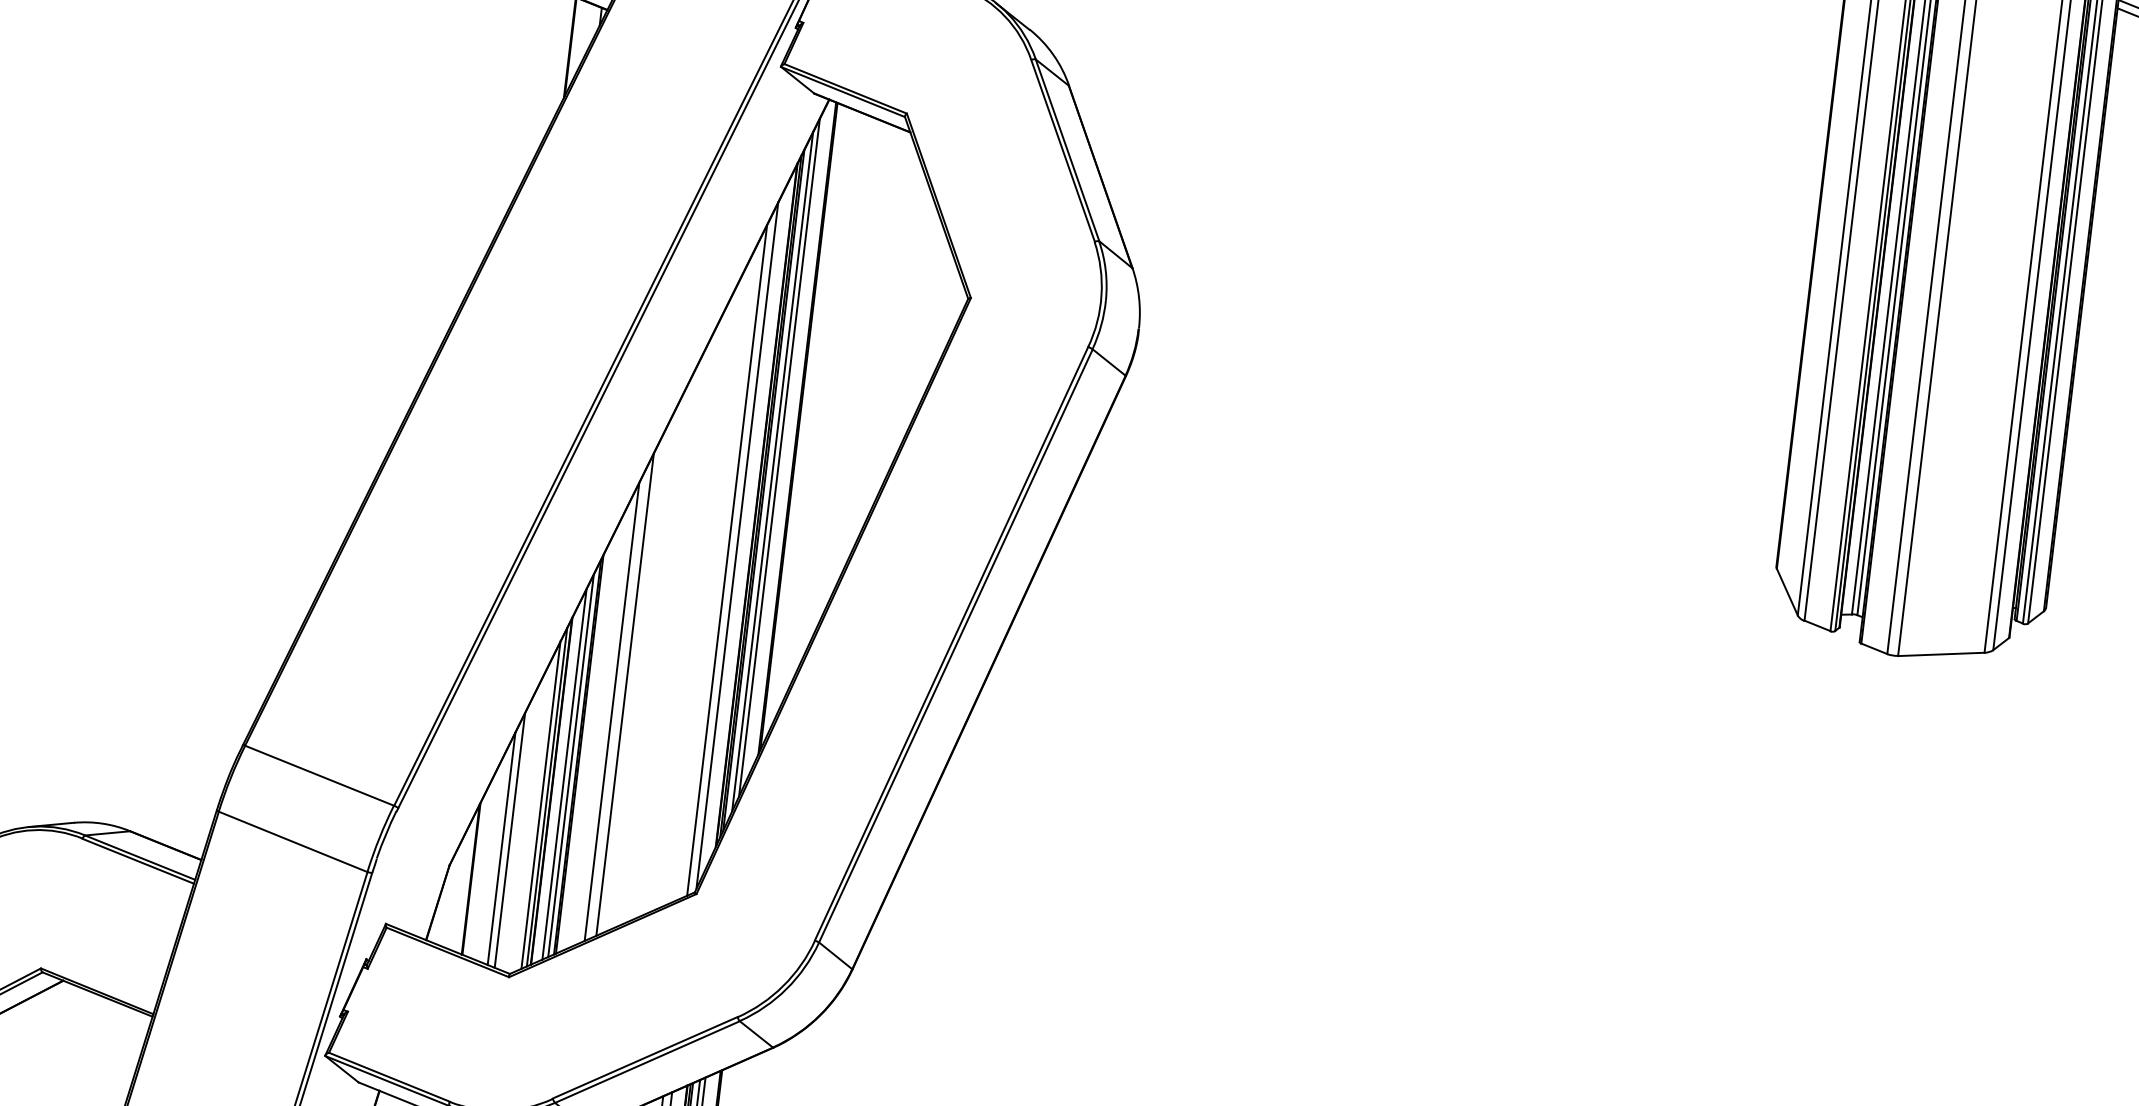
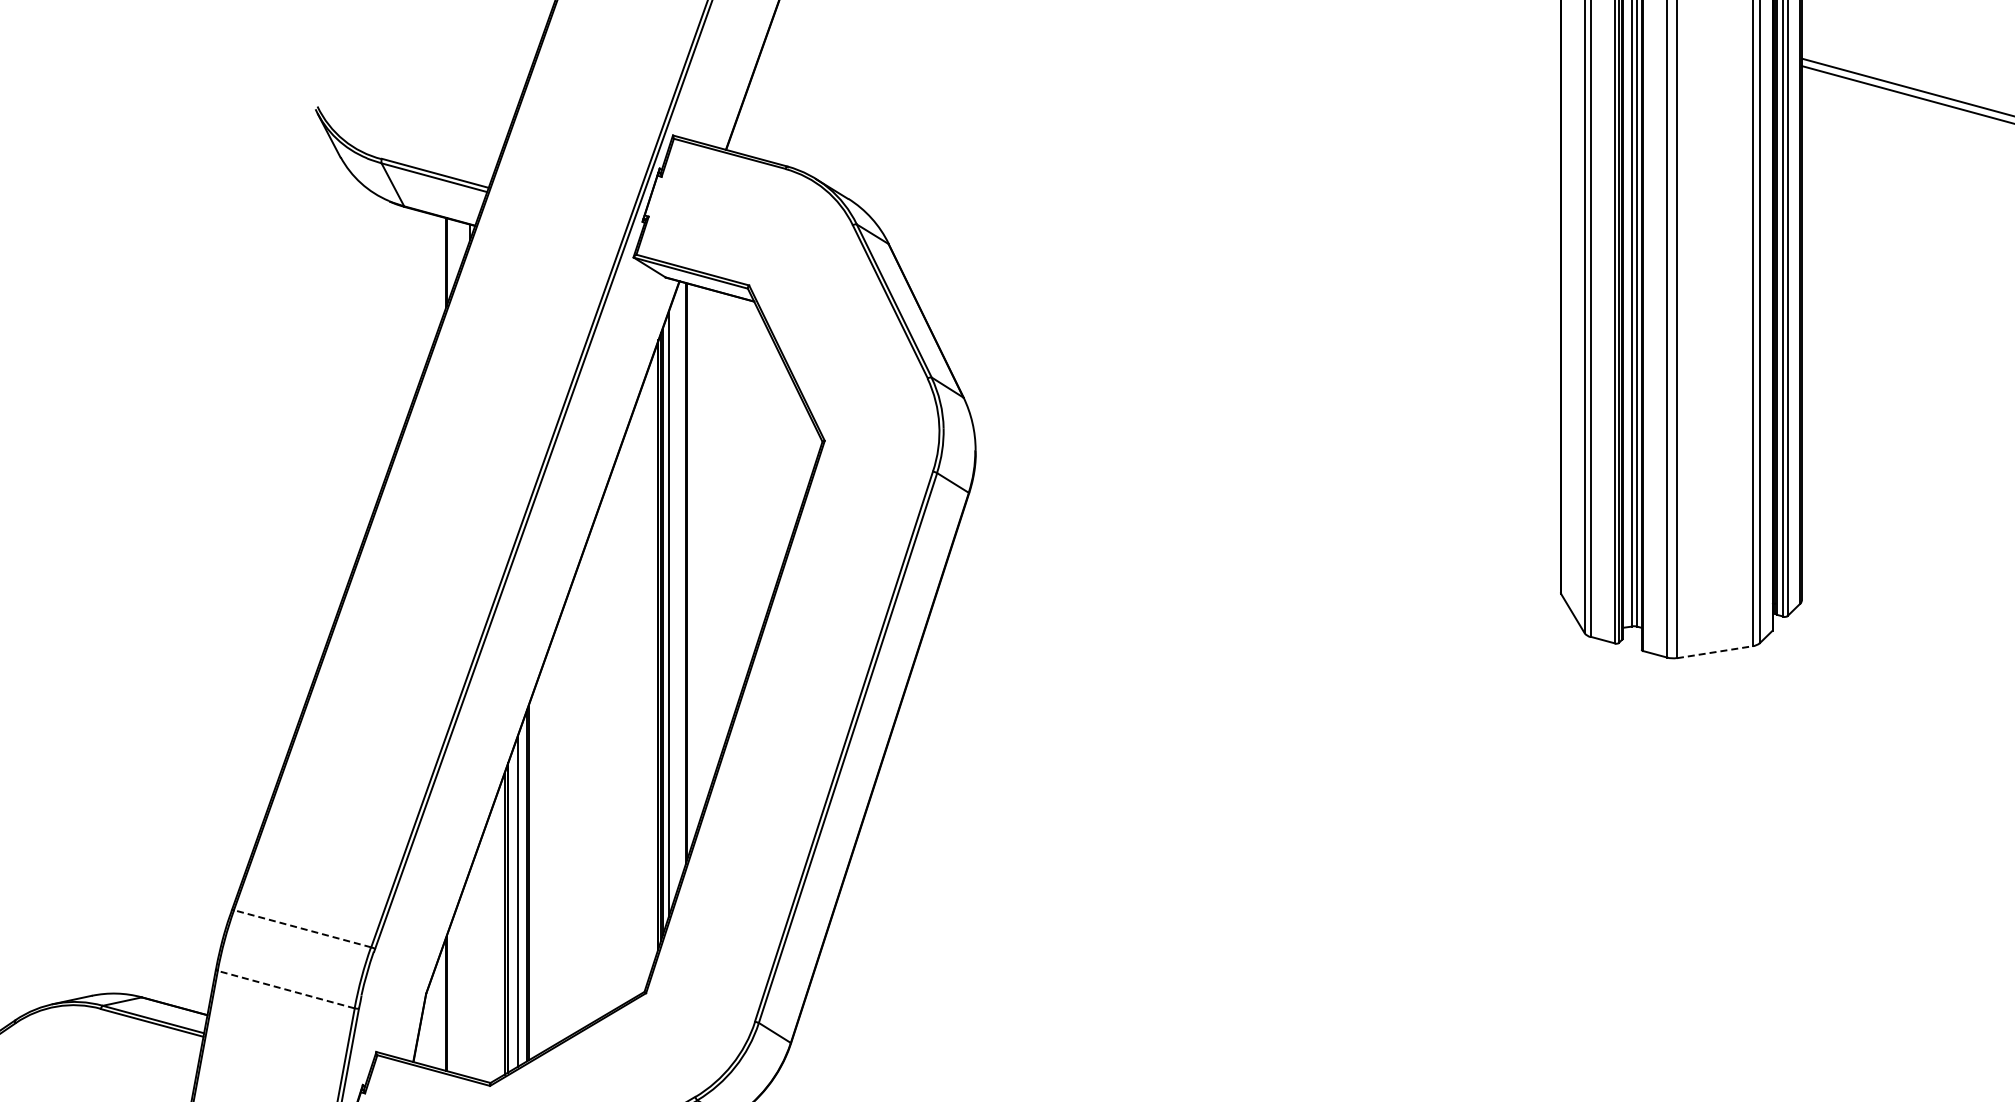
line: (779, 458) -> (673, 601), removed
line: (737, 545) -> (645, 682), removed
line: (727, 560) -> (638, 696), removed
line: (1942, 654) -> (1715, 652), solid -> dashed
line: (625, 694) -> (562, 825), removed
line: (611, 712) -> (552, 842), removed
line: (571, 765) -> (522, 893), removed
line: (319, 775) -> (302, 928), solid -> dashed
line: (541, 805) -> (500, 931), removed
line: (509, 840) -> (476, 965), removed
line: (292, 841) -> (285, 989), solid -> dashed
line: (502, 848) -> (470, 973), removed

